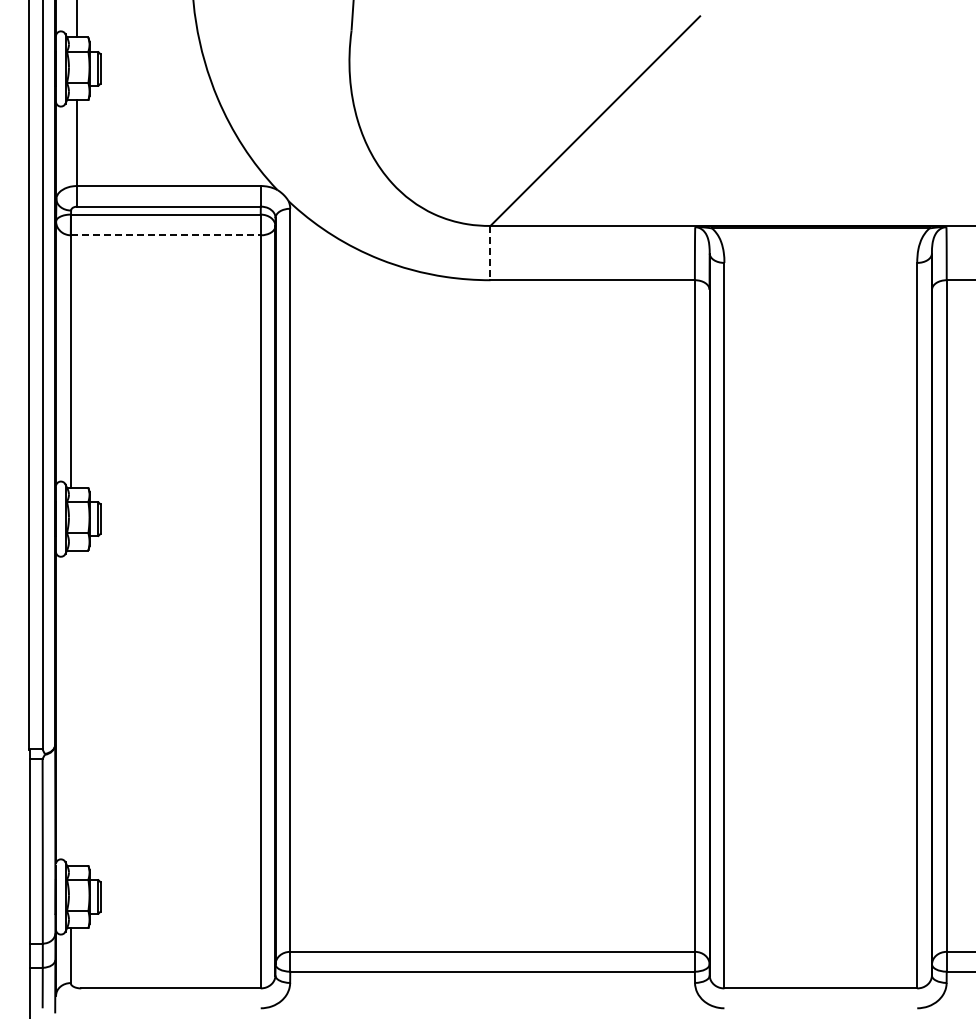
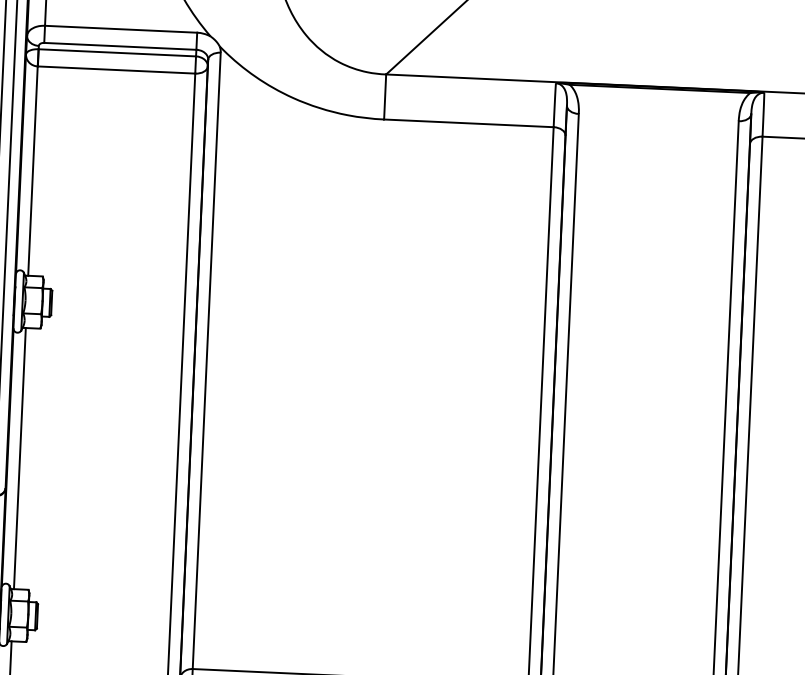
line: (165, 235) -> (116, 70), dashed -> solid
line: (490, 253) -> (385, 97), dashed -> solid
line: (70, 707) -> (19, 458), added

